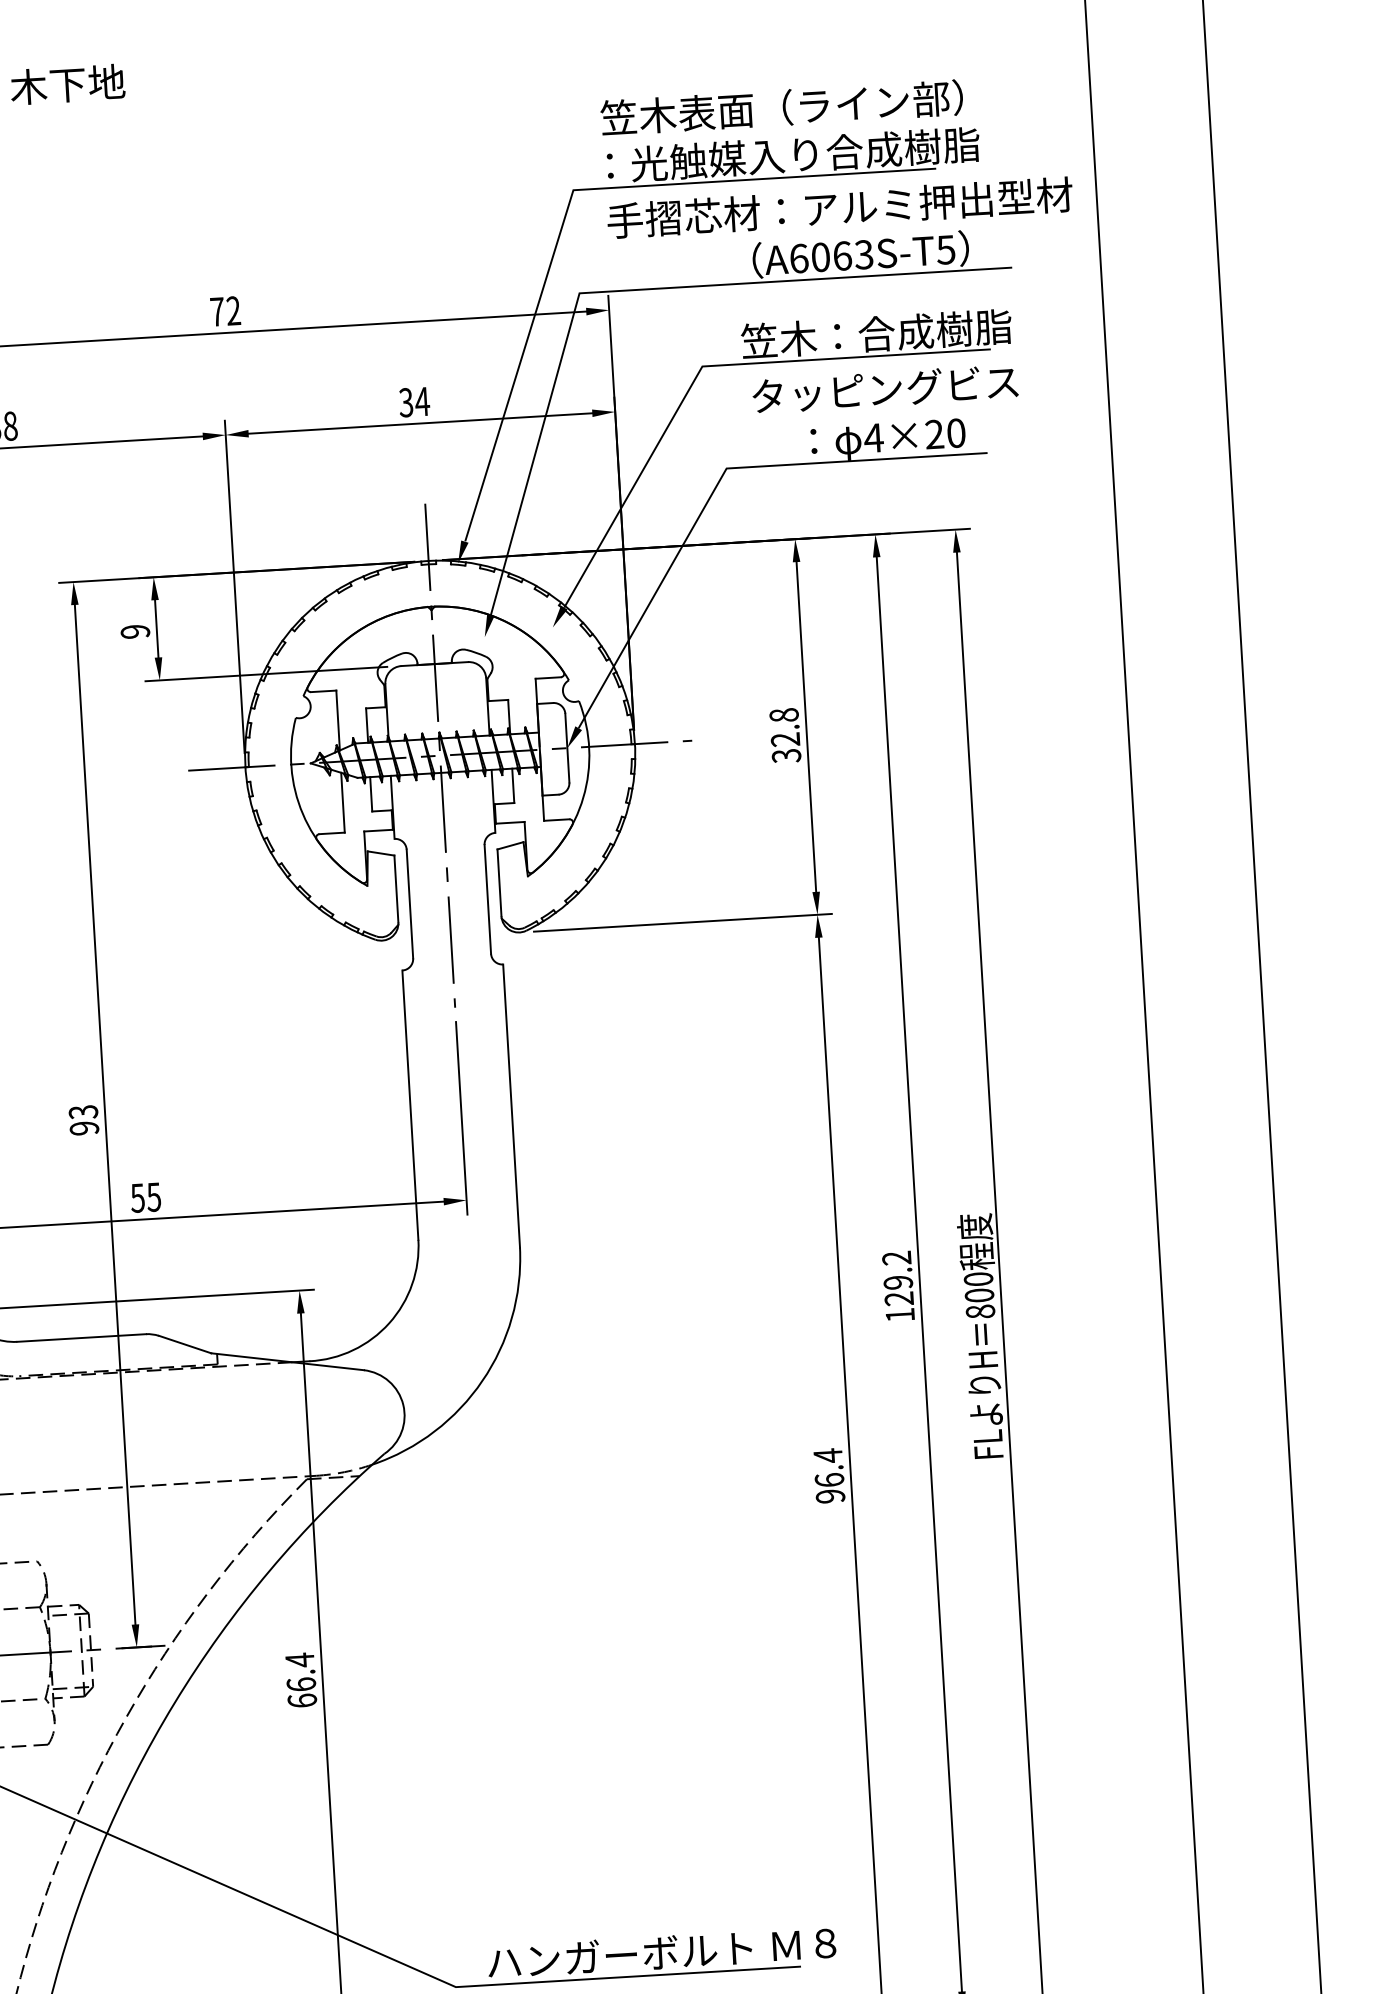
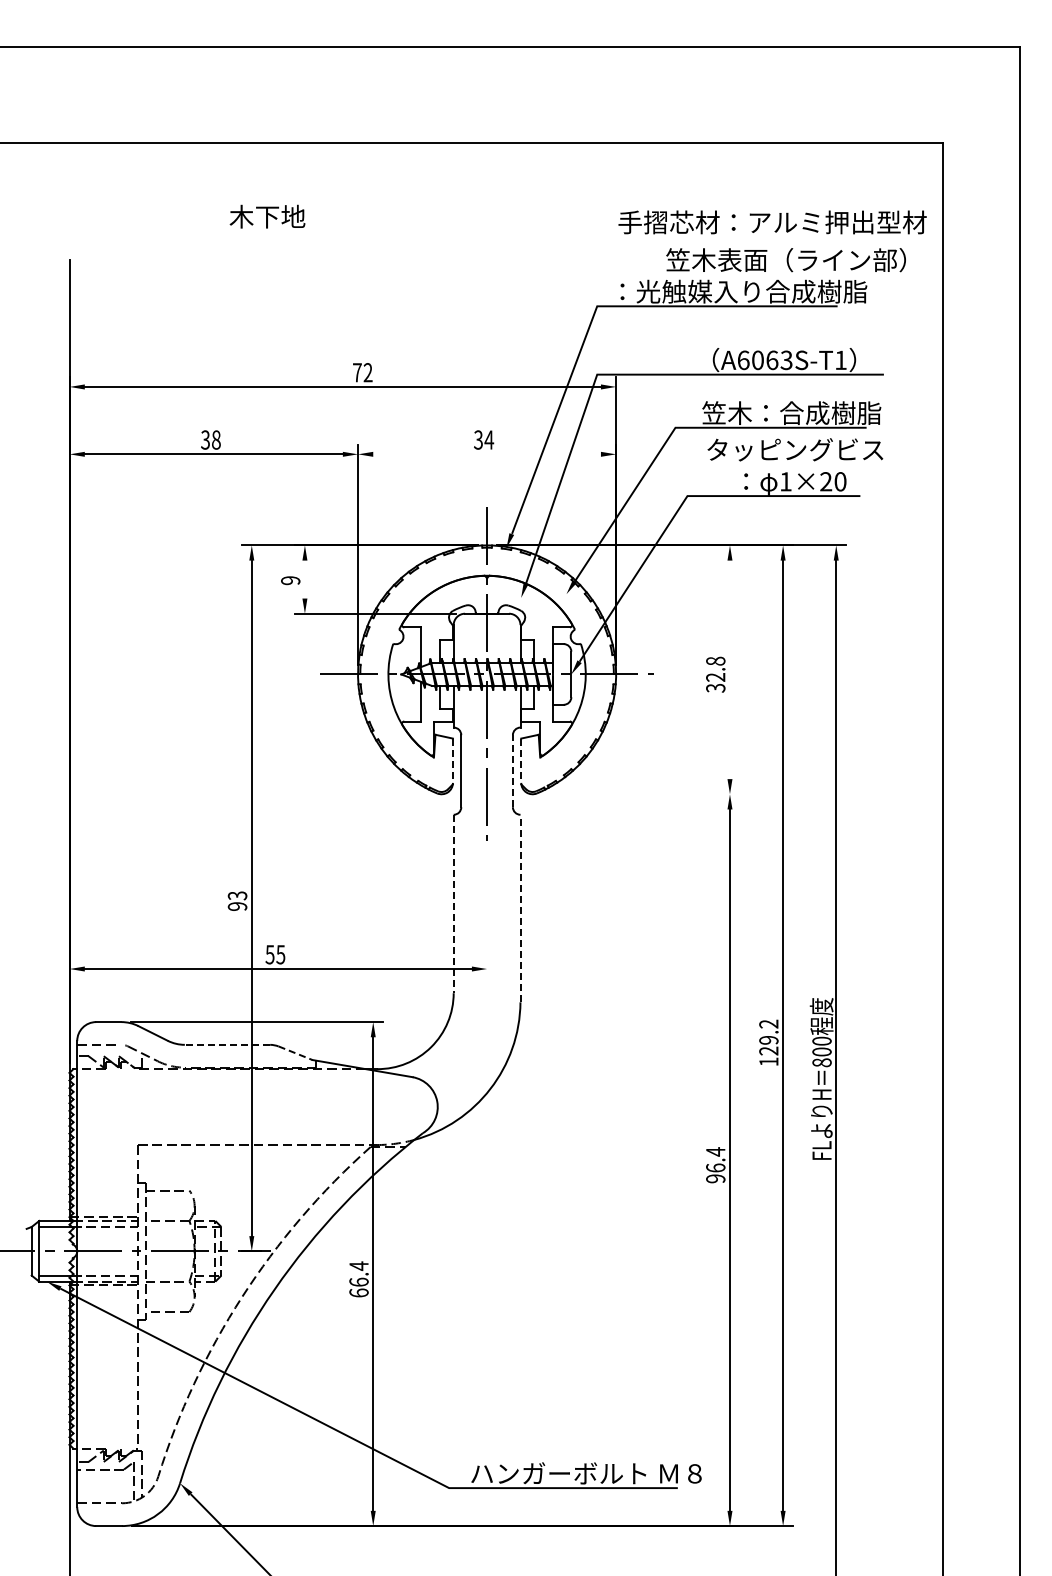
text: (781, 108) -> (785, 260), moved
text: (839, 208) -> (772, 222), moved
text: (945, 250) -> (840, 360), A6063S-T5 -> A6063S-T1
line: (419, 423) -> (486, 454), removed
text: (873, 437) -> (785, 481), 4×20 -> 1×20
line: (156, 628) -> (304, 579), removed
line: (805, 726) -> (729, 669), removed
line: (499, 884) -> (521, 761), solid -> dashed
line: (395, 890) -> (452, 761), solid -> dashed
line: (487, 898) -> (512, 770), solid -> dashed
line: (682, 923) -> (640, 794), removed
line: (410, 1105) -> (453, 904), solid -> dashed
line: (511, 1105) -> (520, 908), solid -> dashed
line: (462, 1117) -> (487, 914), removed
line: (81, 1337) -> (227, 1044), solid -> dashed
line: (186, 1344) -> (296, 1053), solid -> dashed

